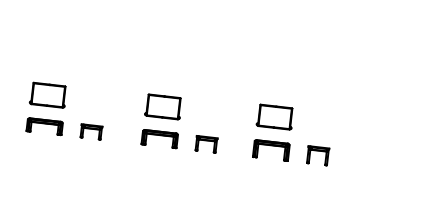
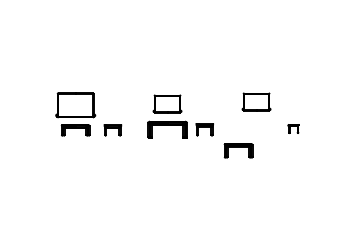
part: (48, 94) -> (75, 104), size x1.4
part: (159, 138) -> (167, 129), size x1.4
part: (271, 150) -> (238, 150), moved
part: (317, 155) -> (293, 128), size x0.6

